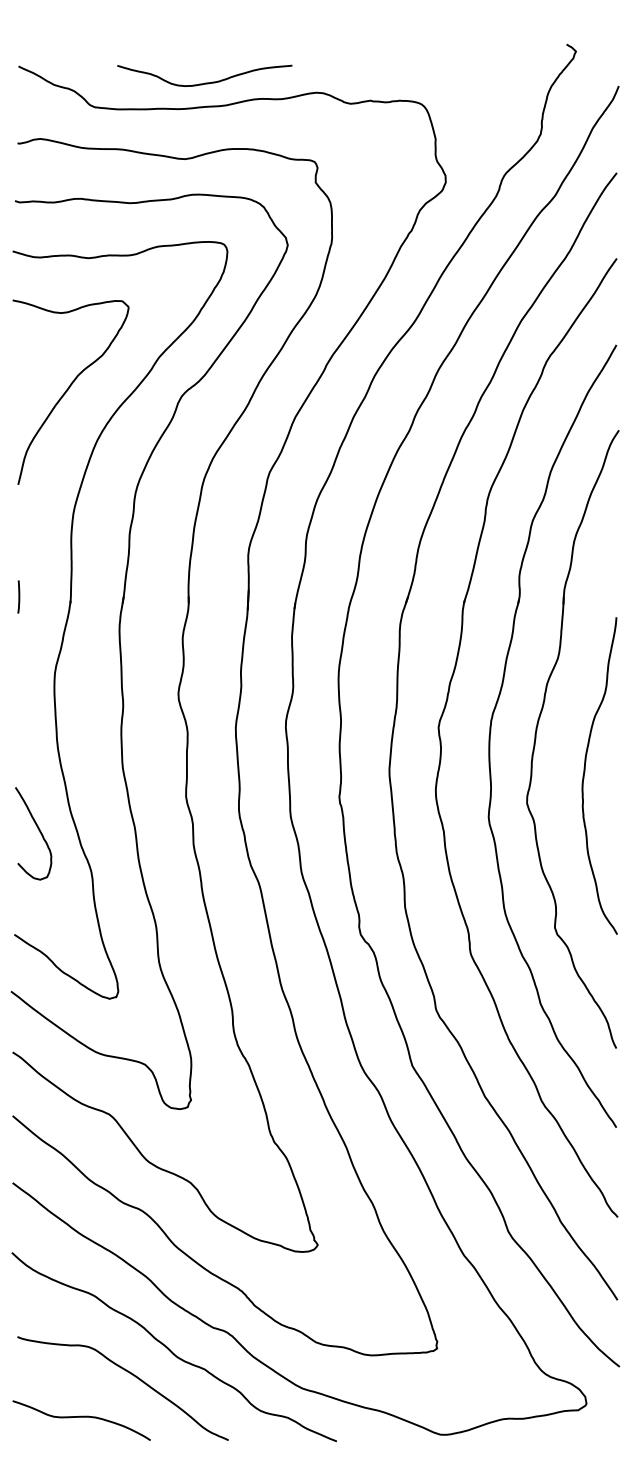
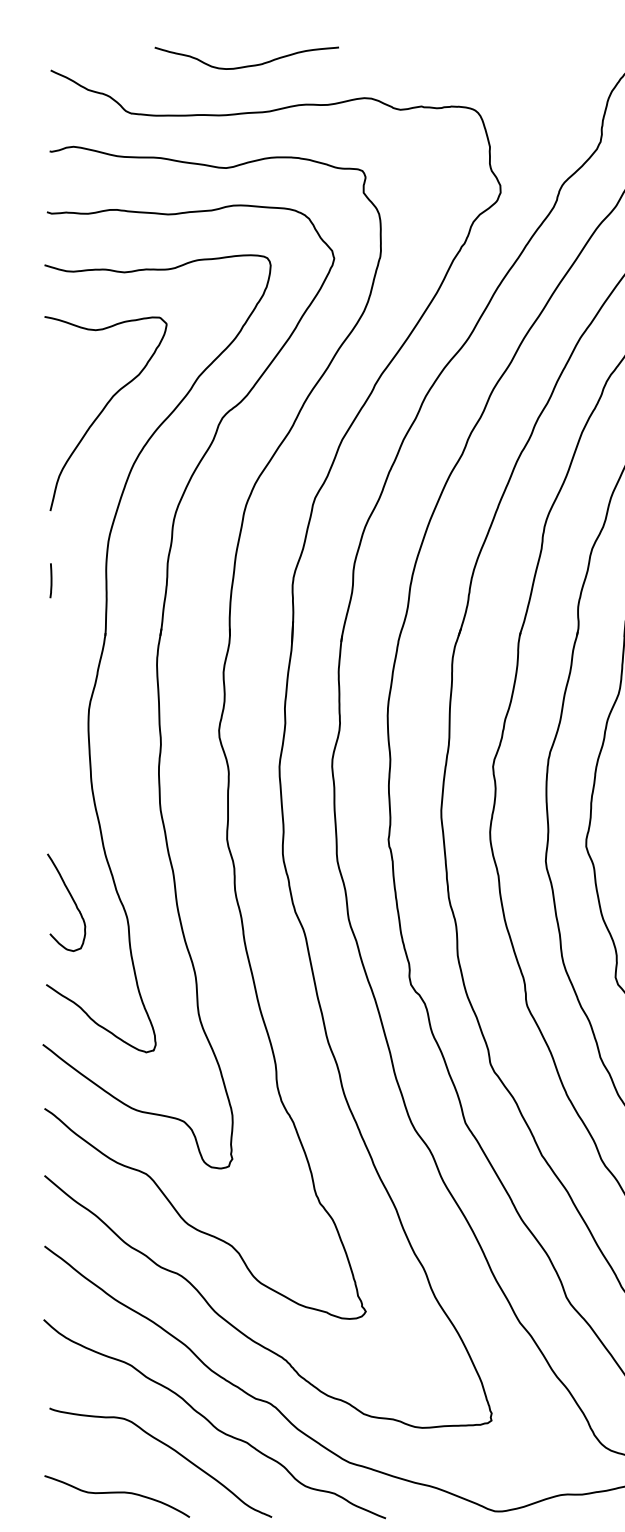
curve: (204, 82) -> (246, 65), moved
line: (18, 596) -> (50, 580), moved
curve: (38, 830) -> (71, 899), moved

